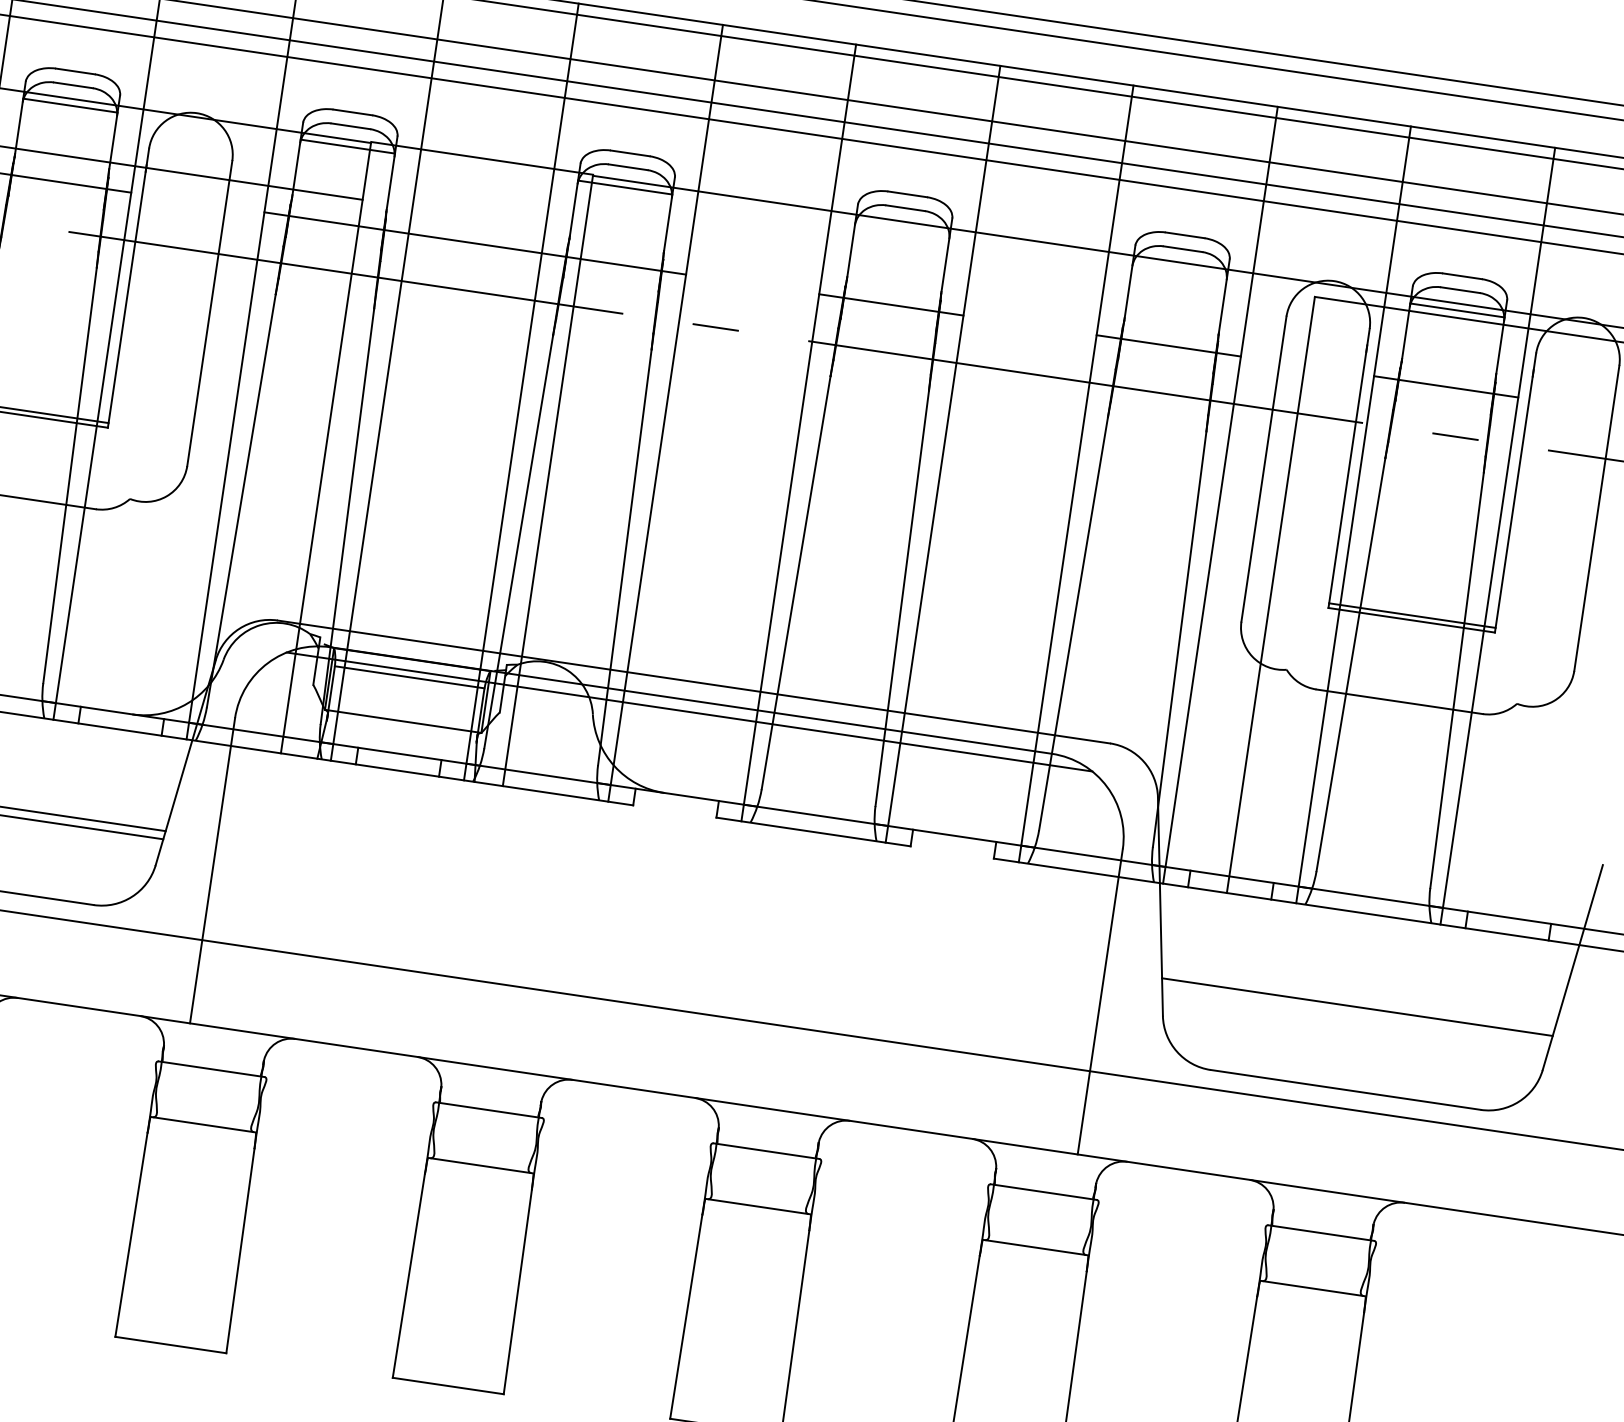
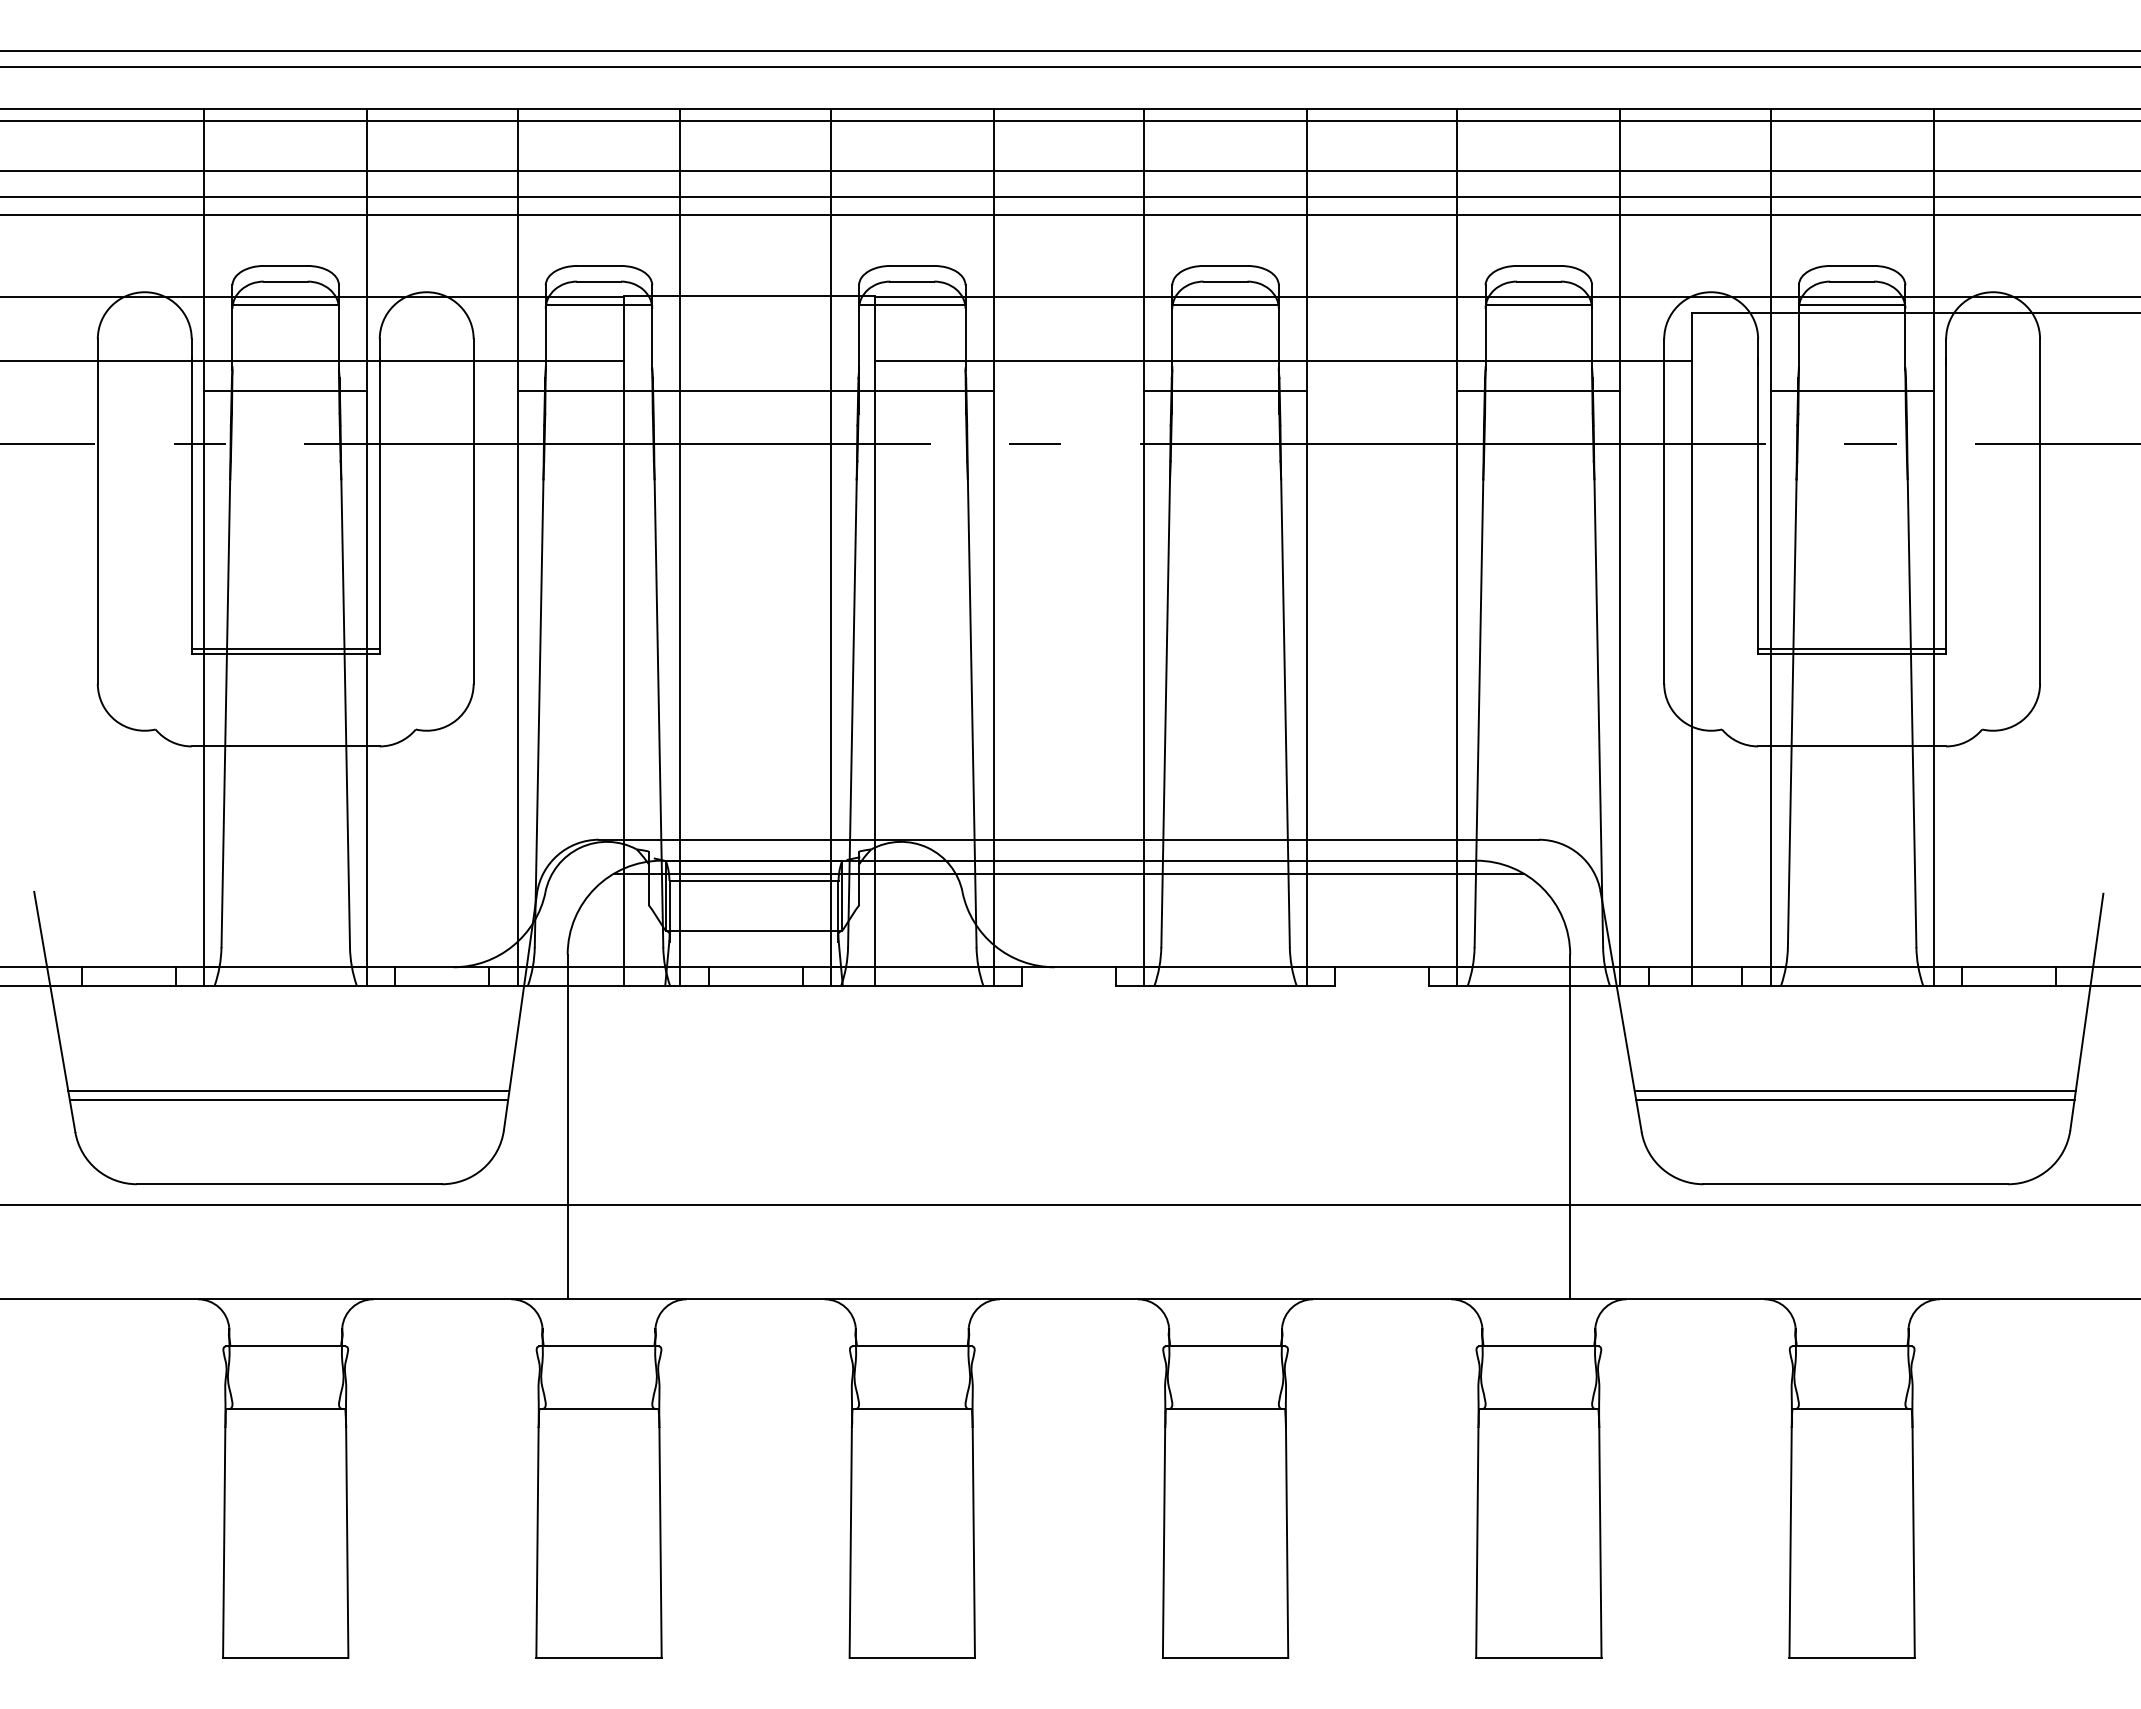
line: (902, 228) -> (1225, 304), added
line: (1179, 269) -> (1538, 304), added
line: (946, 285) -> (1283, 360), added
line: (1356, 1015) -> (1855, 1100), added

